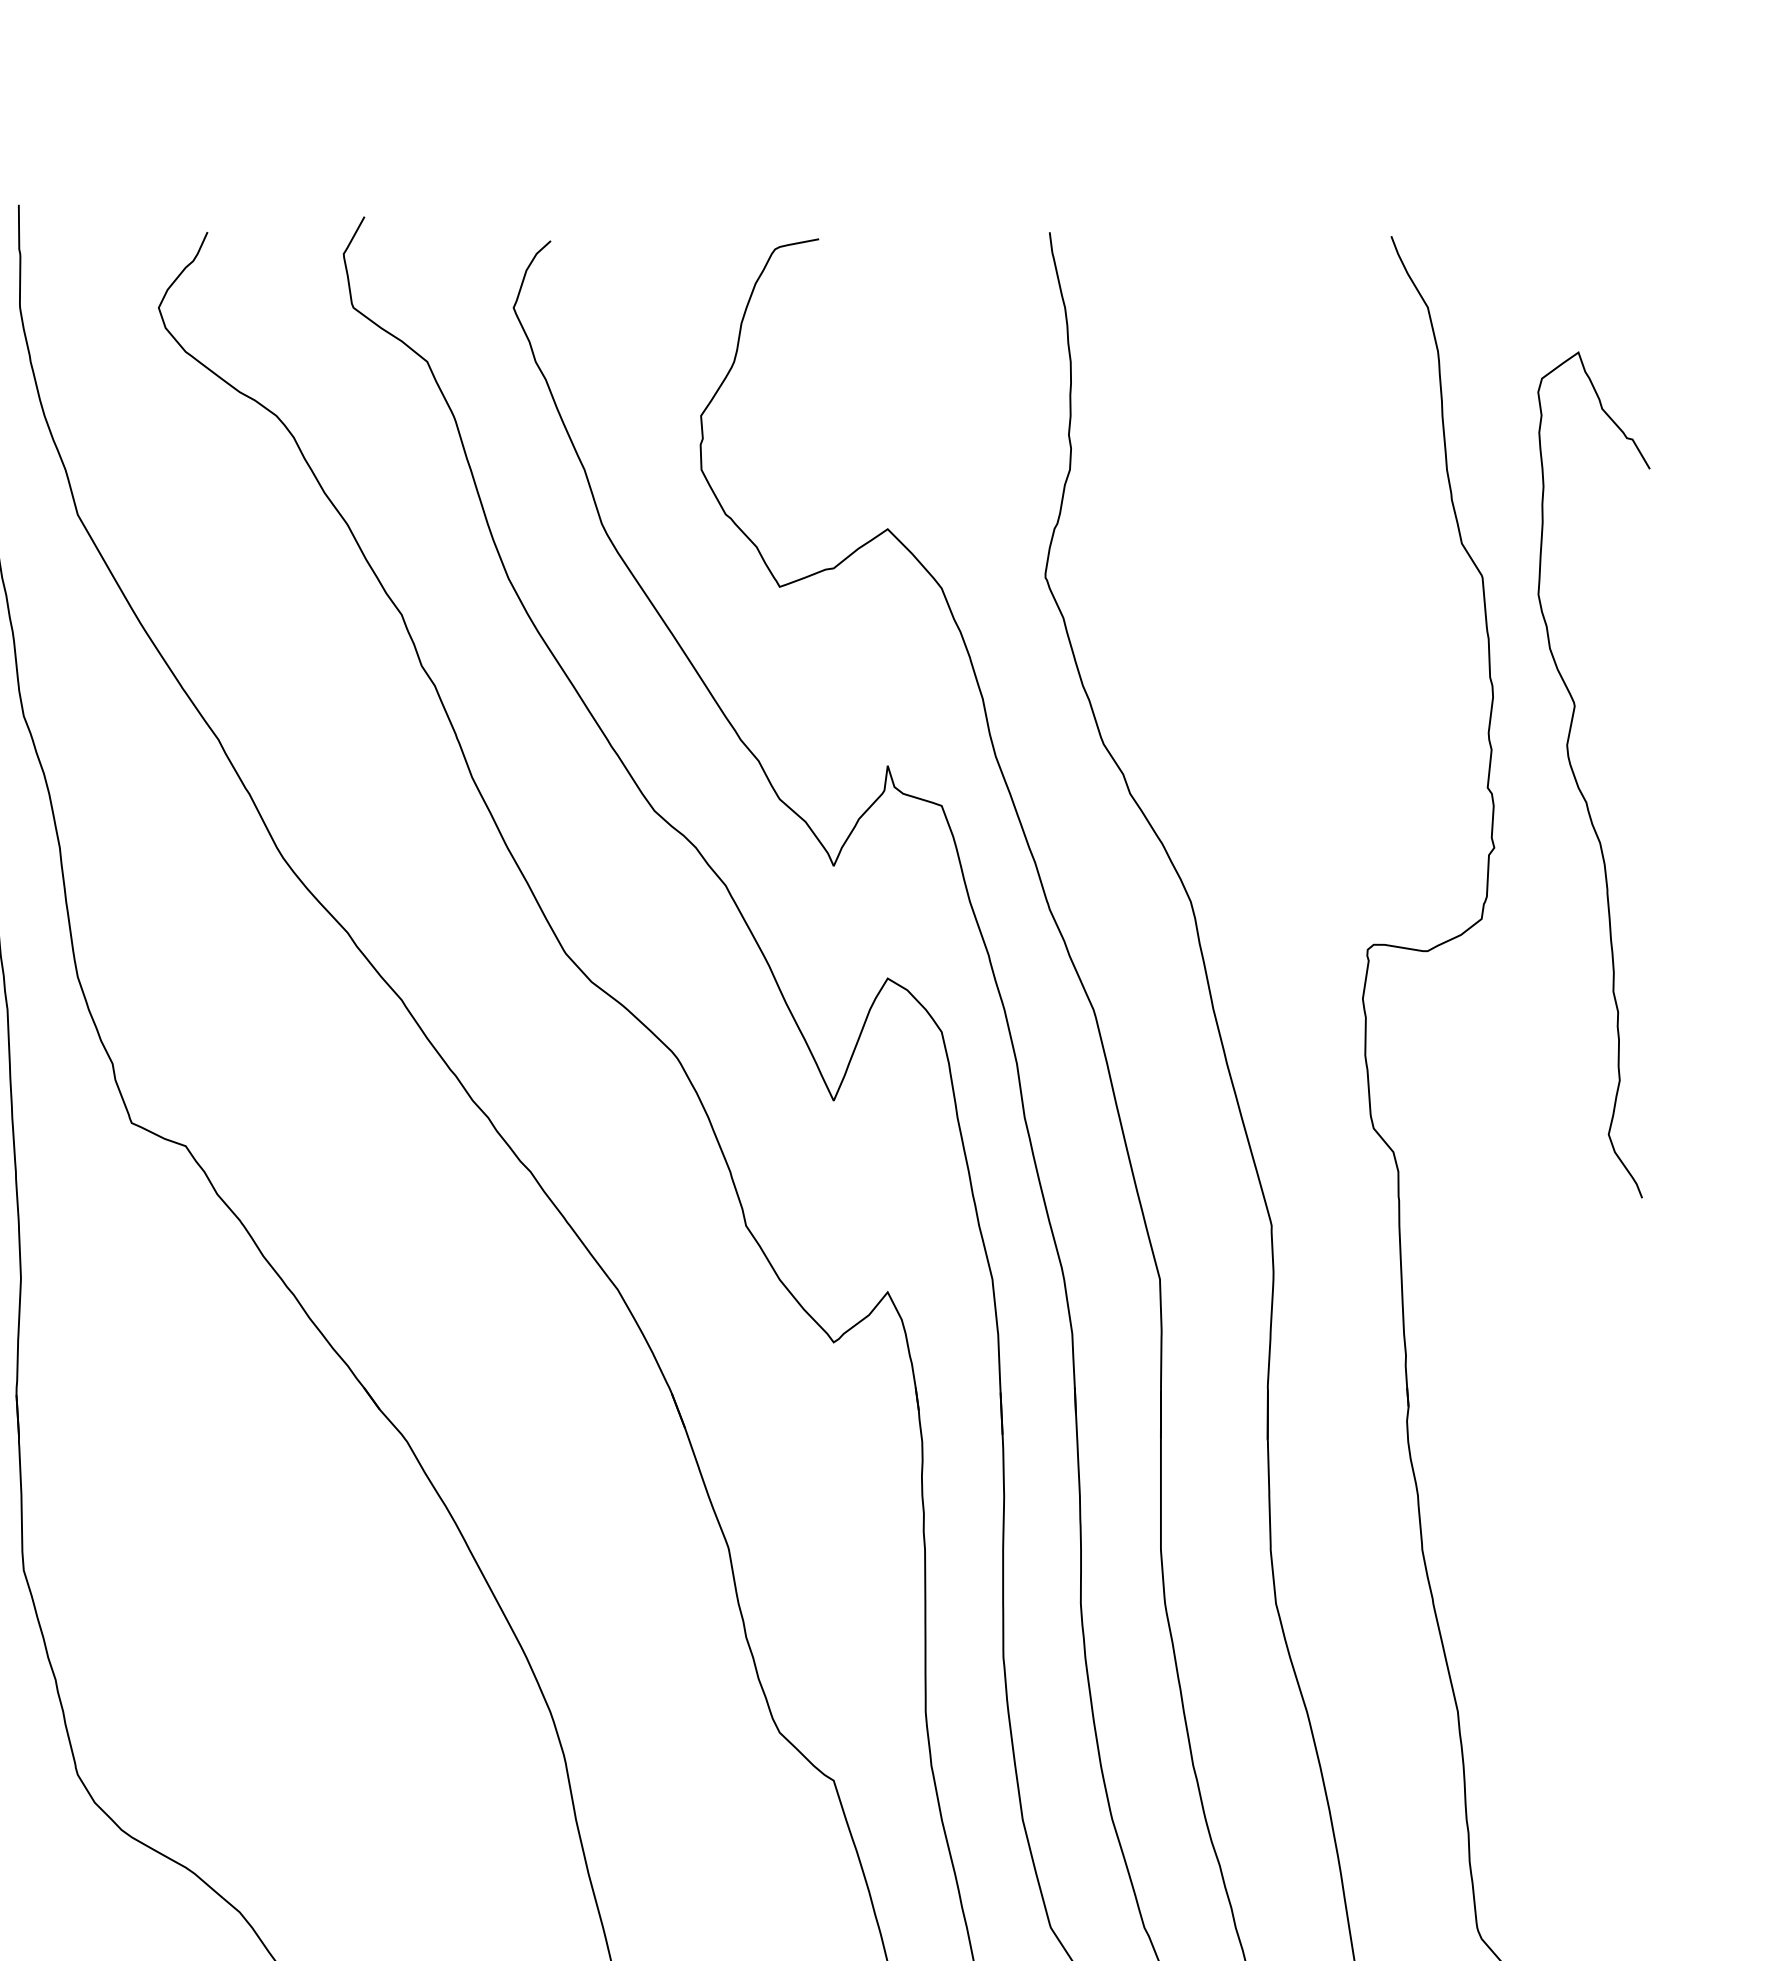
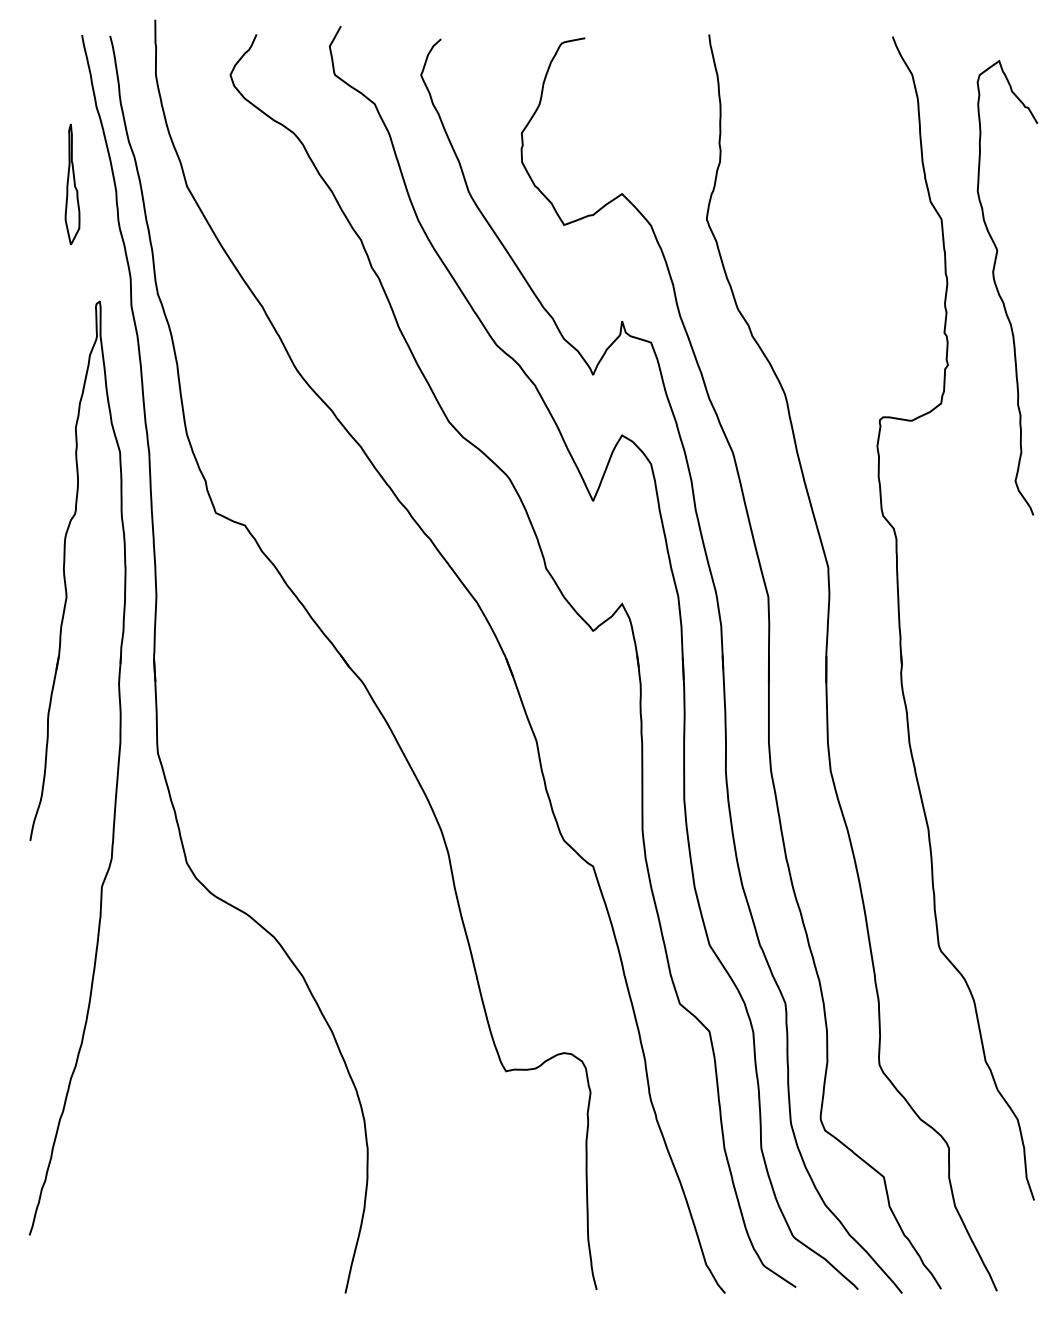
curve: (1577, 777) -> (998, 289), moved

